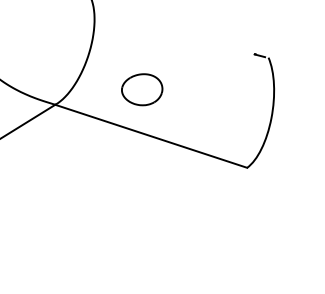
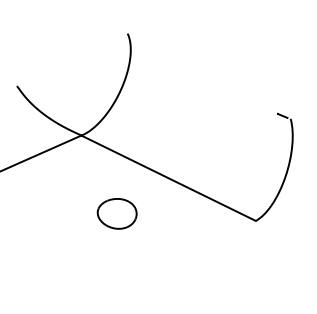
part: (141, 89) -> (116, 213), moved

